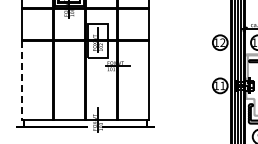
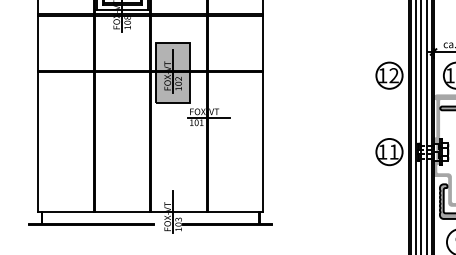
fill: (97, 41) -> (172, 73), added
line: (21, 80) -> (37, 142), dashed -> solid

